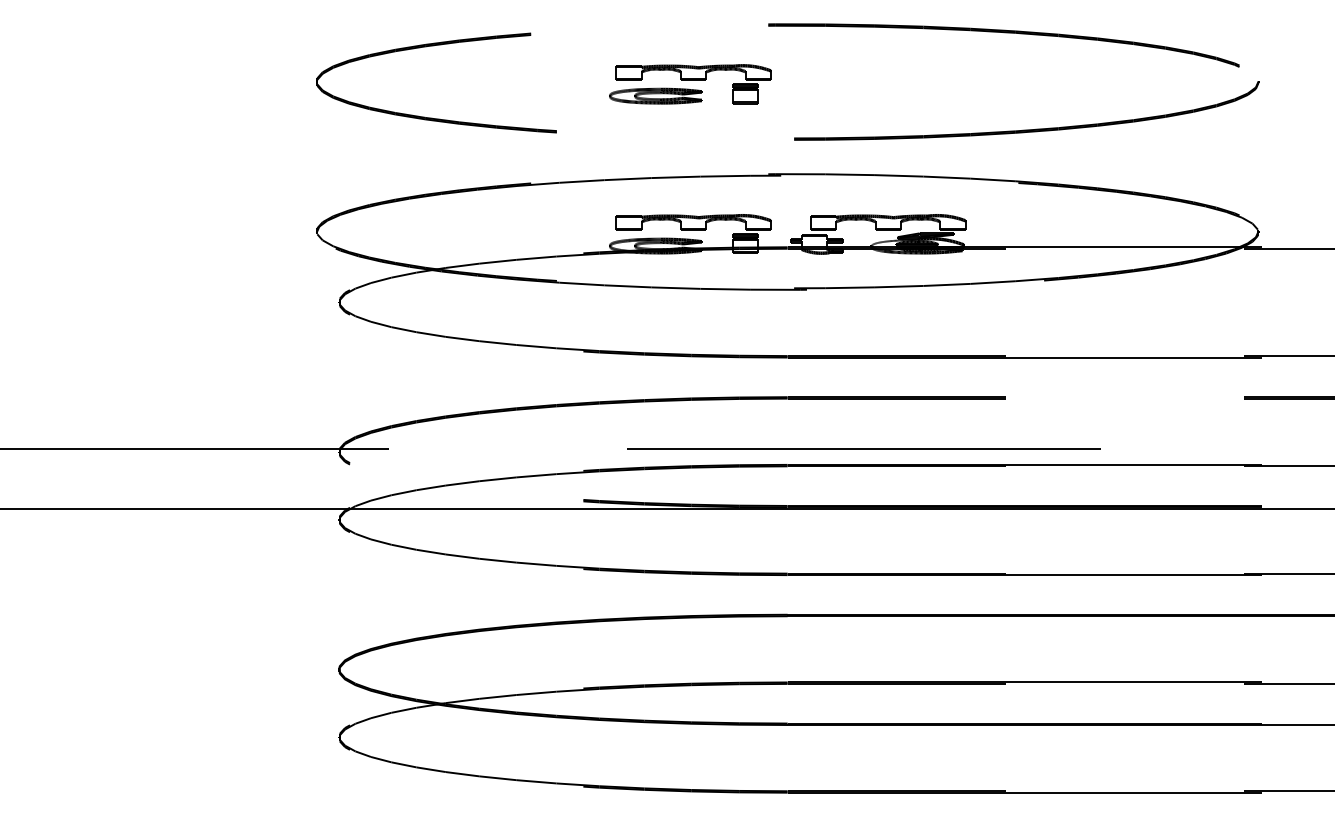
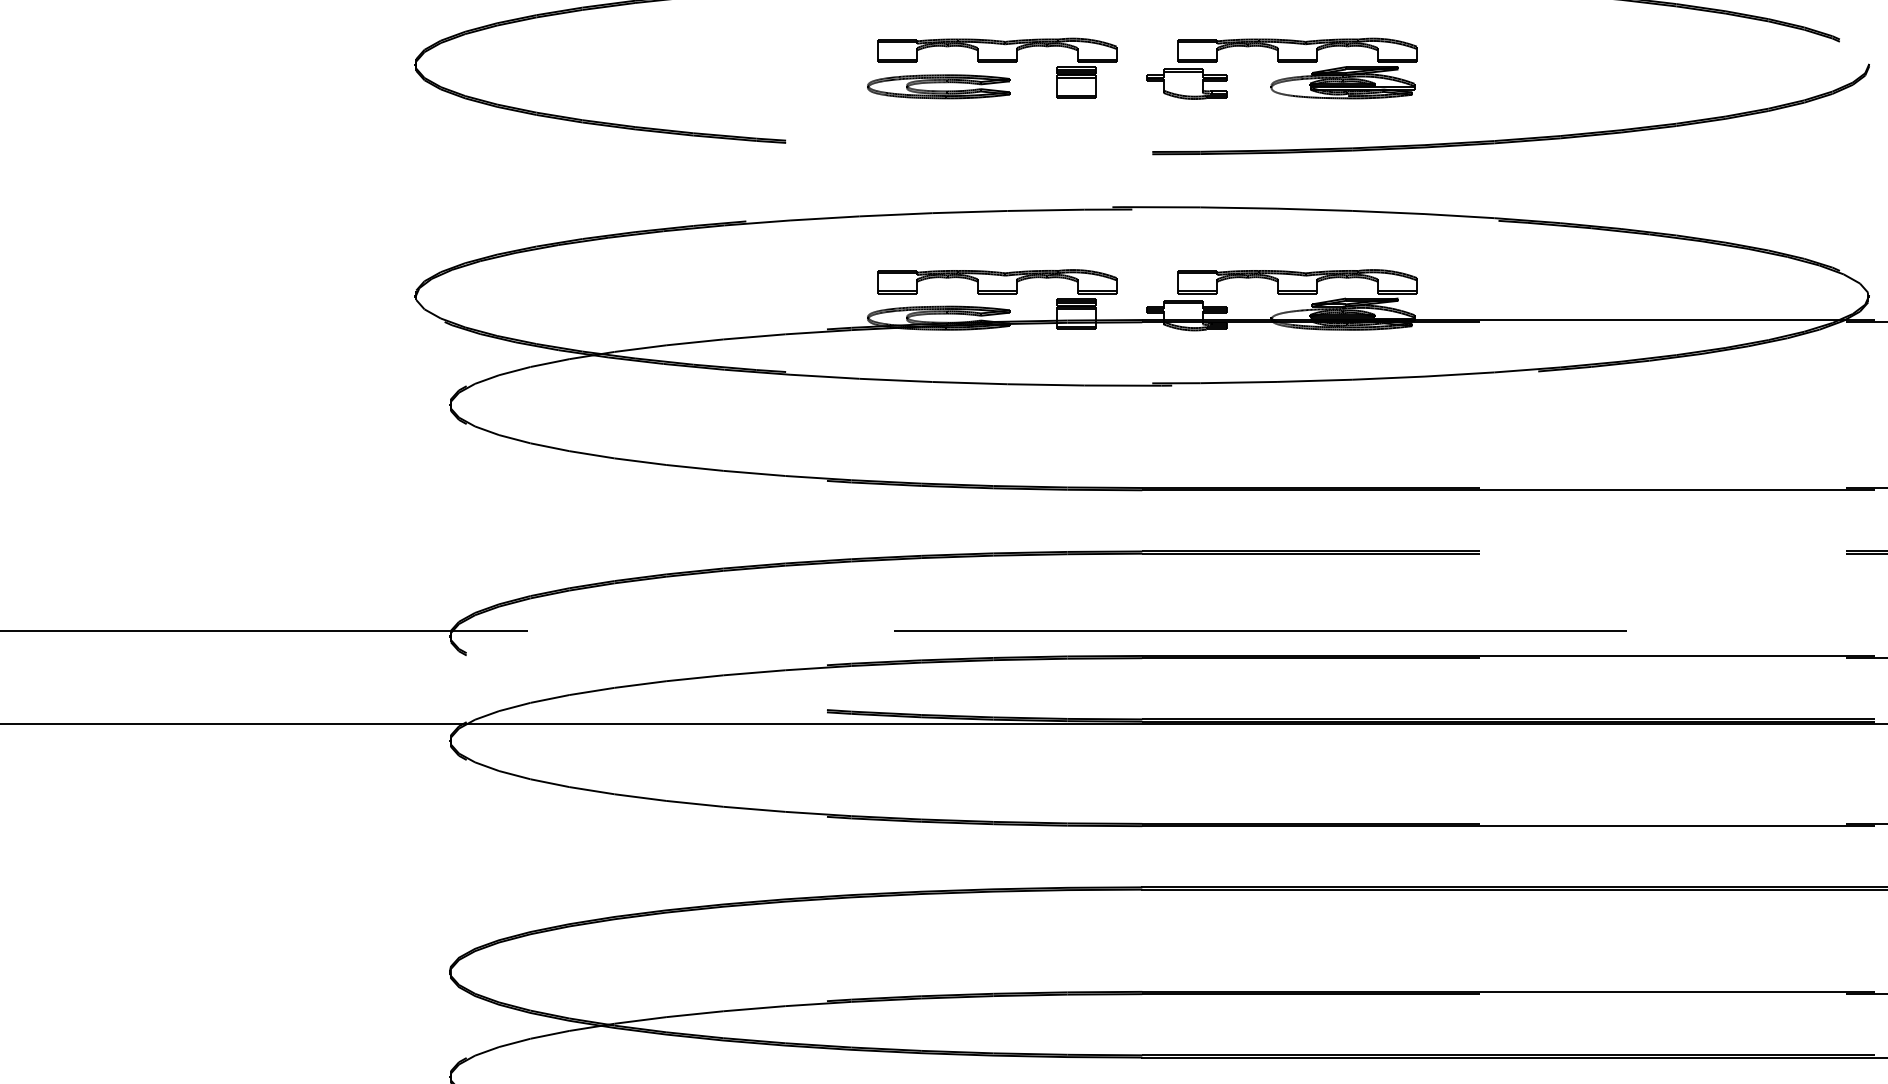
part: (878, 84) -> (1282, 68), added

